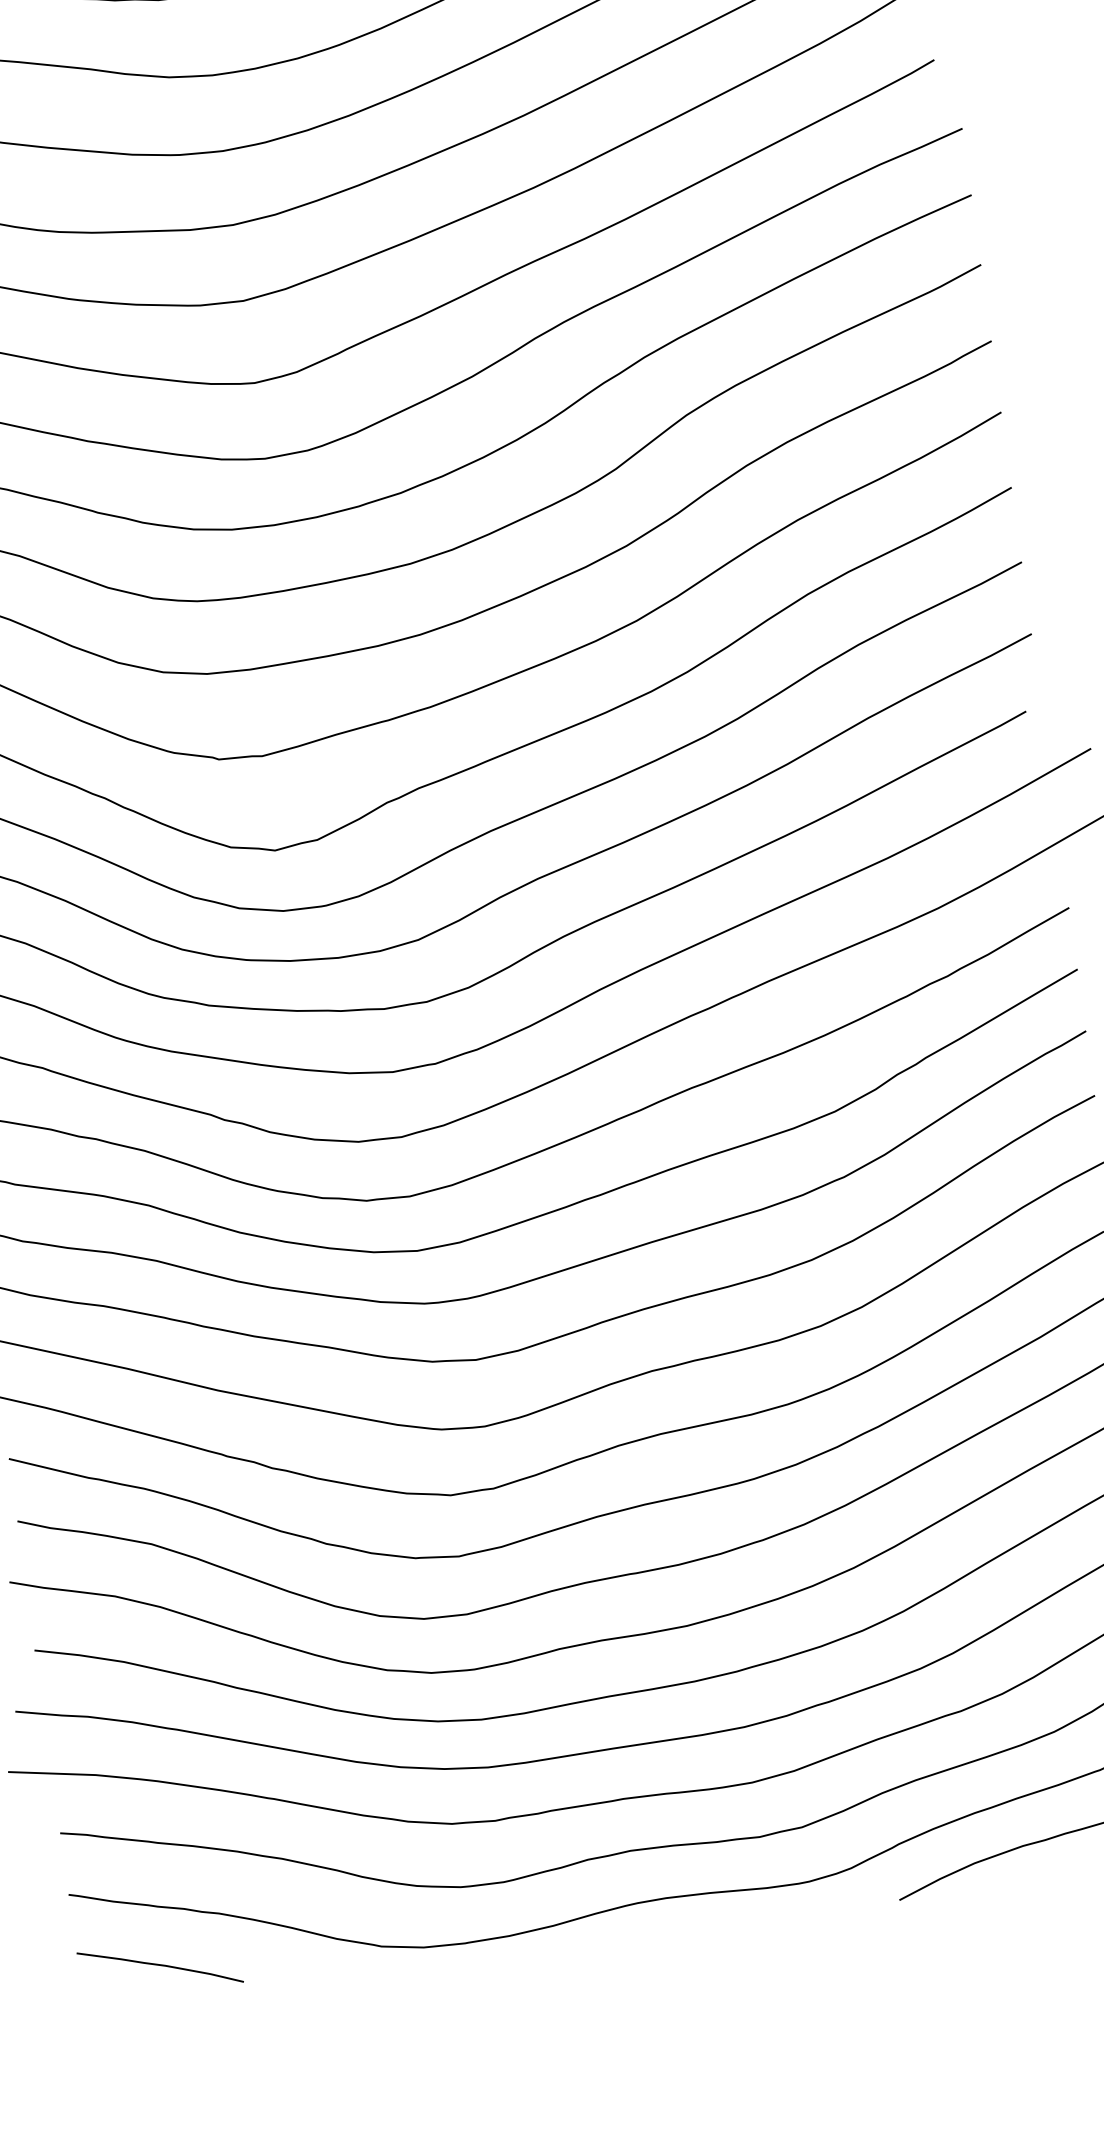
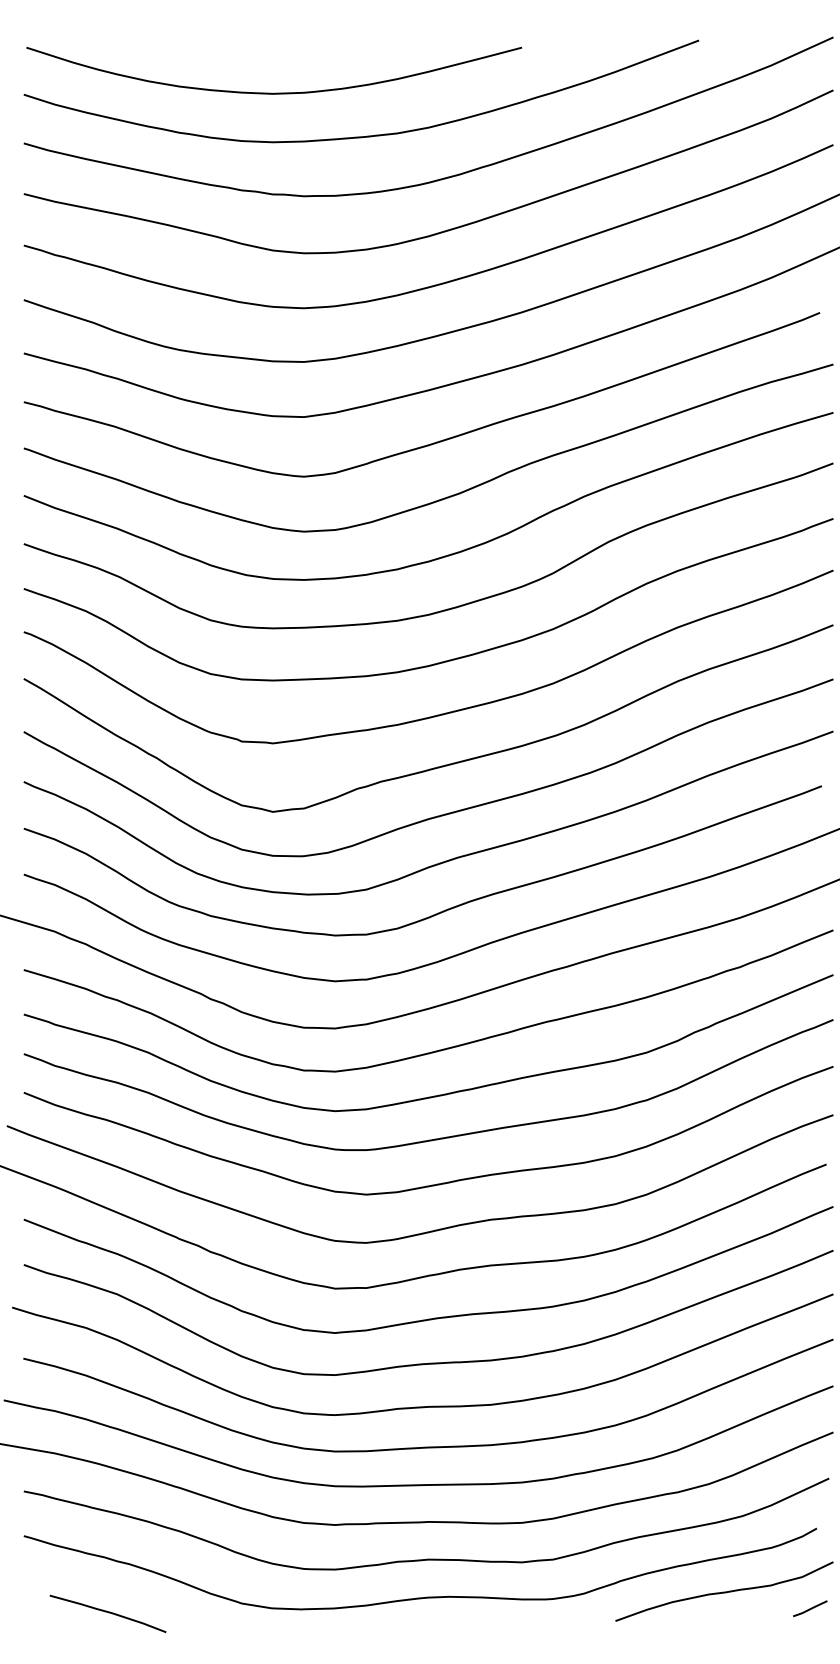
curve: (159, 1965) -> (107, 1612), moved

